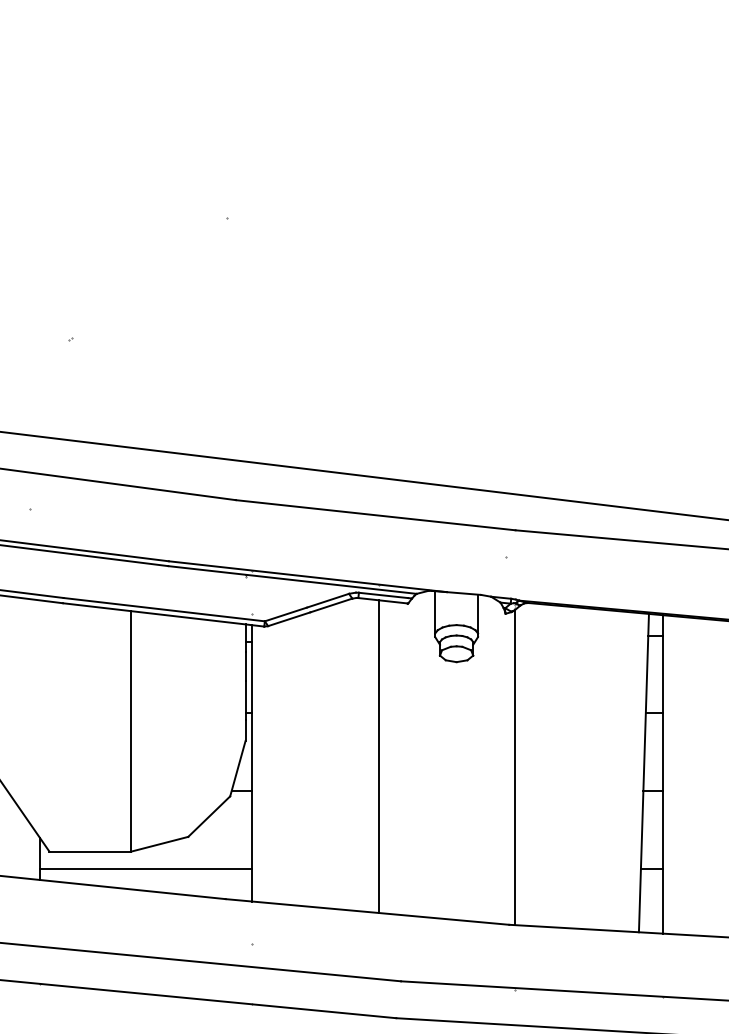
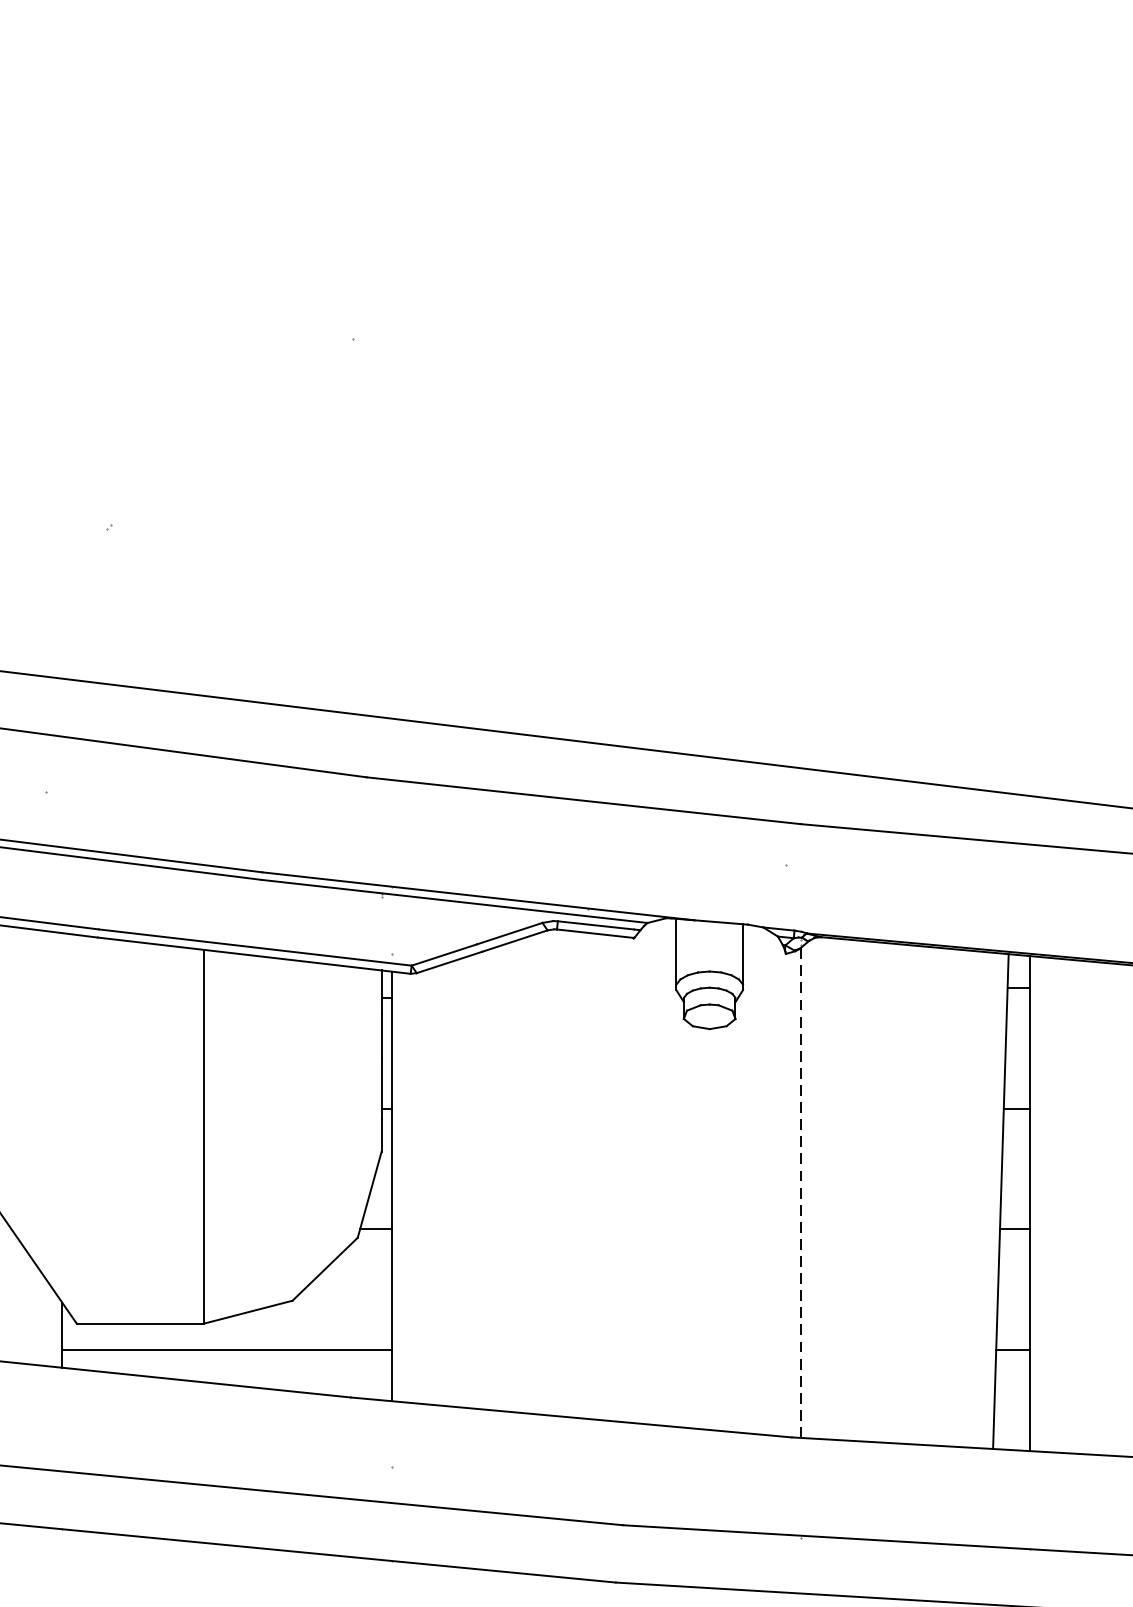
line: (378, 756) -> (588, 1175), removed
line: (515, 767) -> (801, 1192), solid -> dashed

